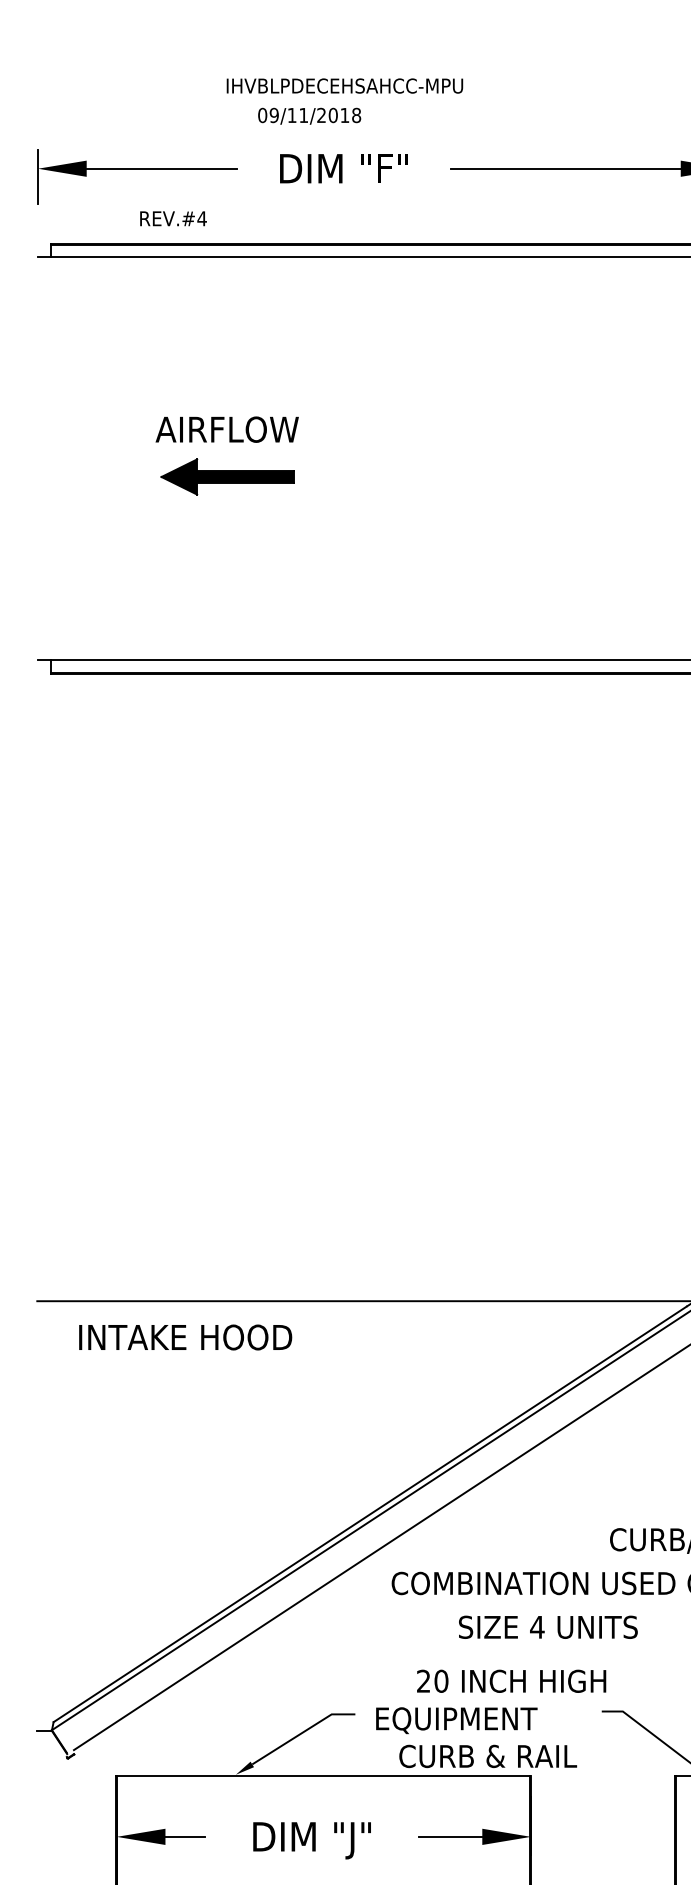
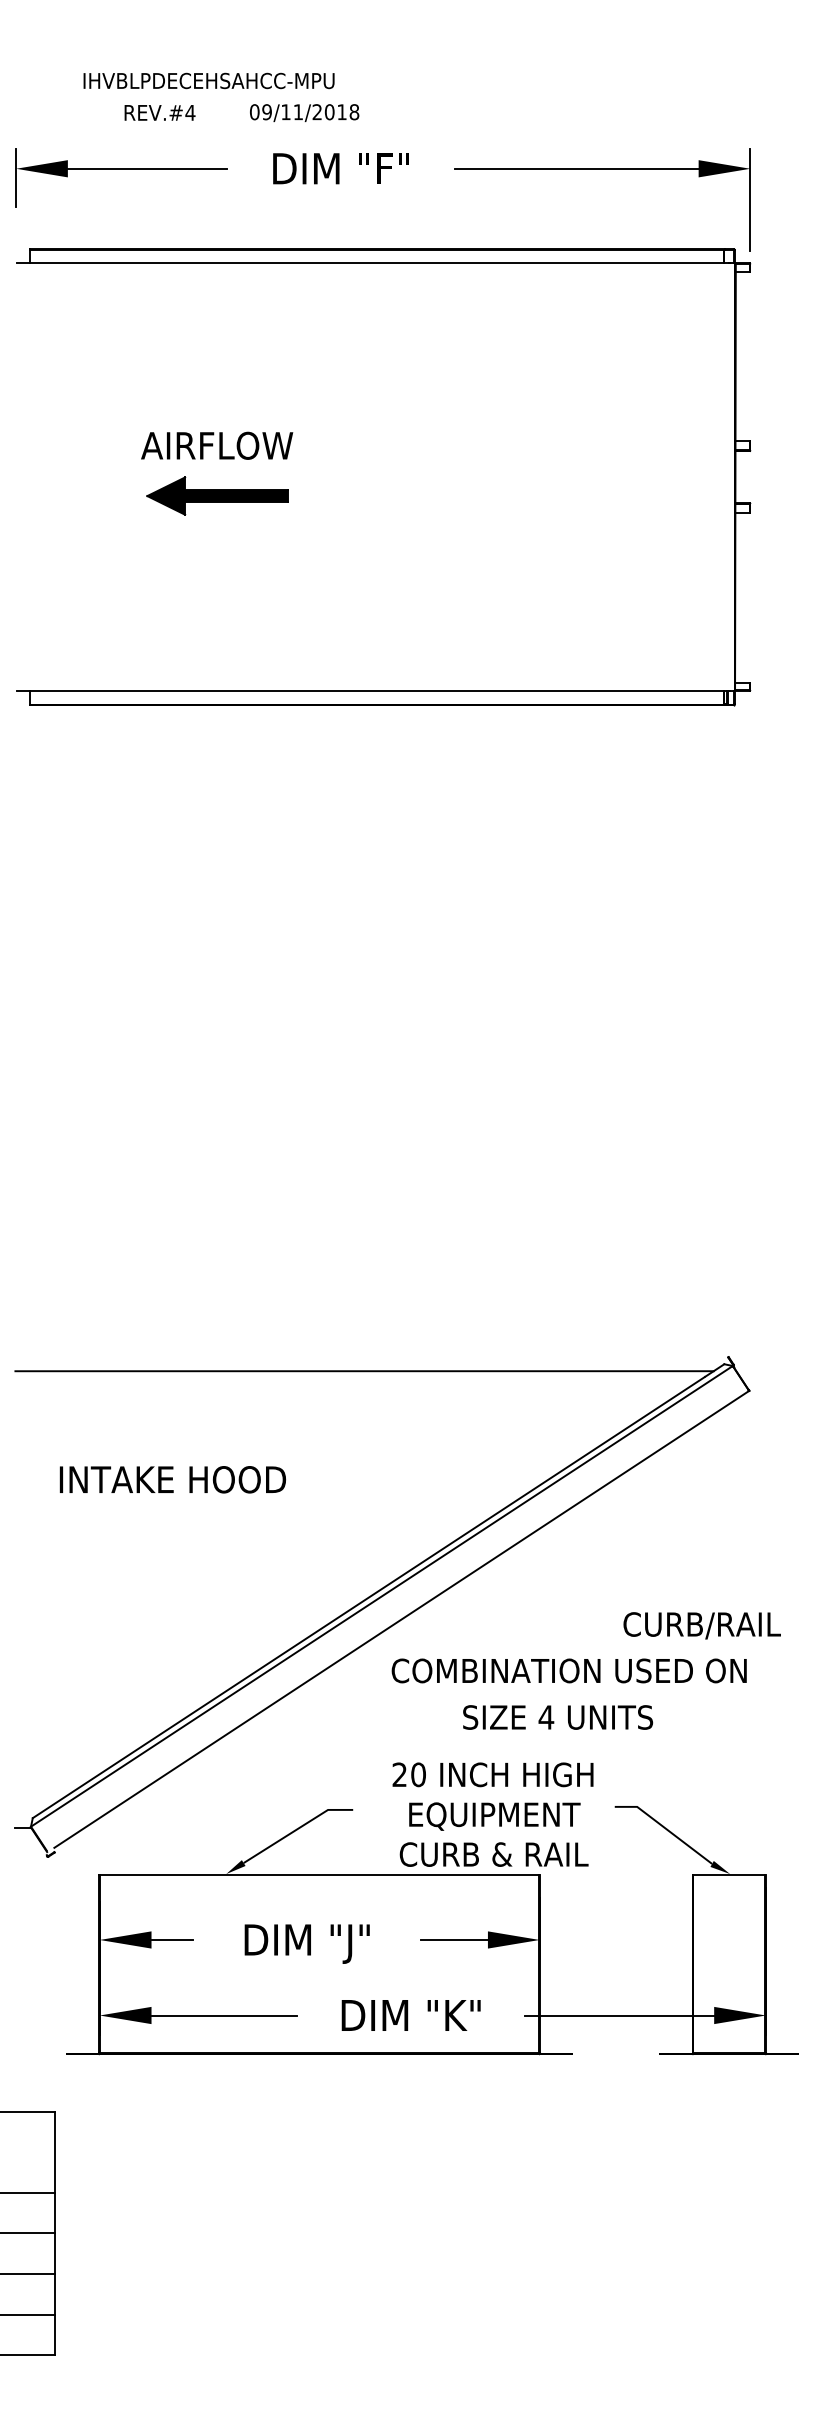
text: (344, 85) -> (208, 80), moved
text: (172, 218) -> (159, 112), moved
text: (185, 1337) -> (172, 1479), moved
text: (511, 1681) -> (492, 1774), moved
text: (456, 1720) -> (494, 1816), moved

